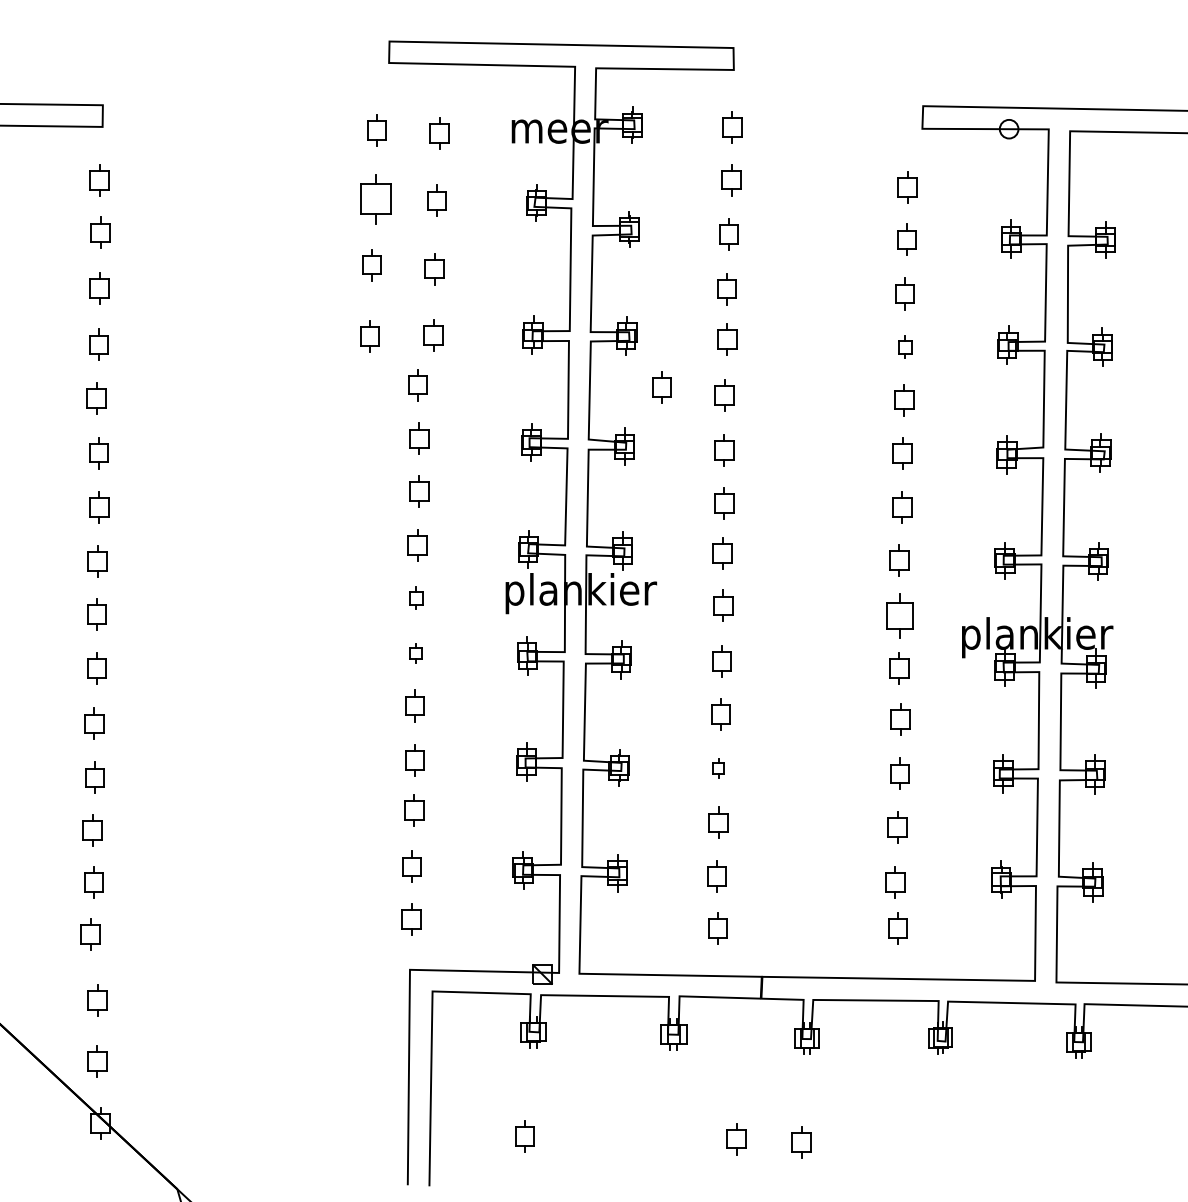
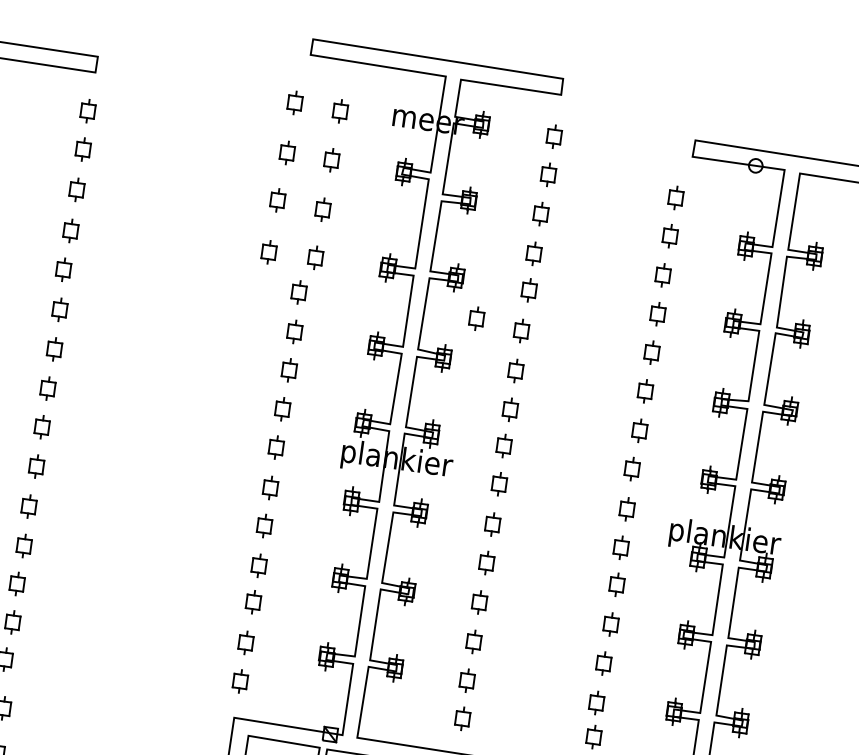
part: (375, 199) -> (286, 153), size x0.62
part: (904, 347) -> (657, 314), size x1.43
part: (416, 598) -> (276, 447), size x1.43
part: (899, 615) -> (626, 509), size x0.71
part: (415, 653) -> (270, 487), size x1.67
part: (718, 768) -> (479, 602), size x1.67

